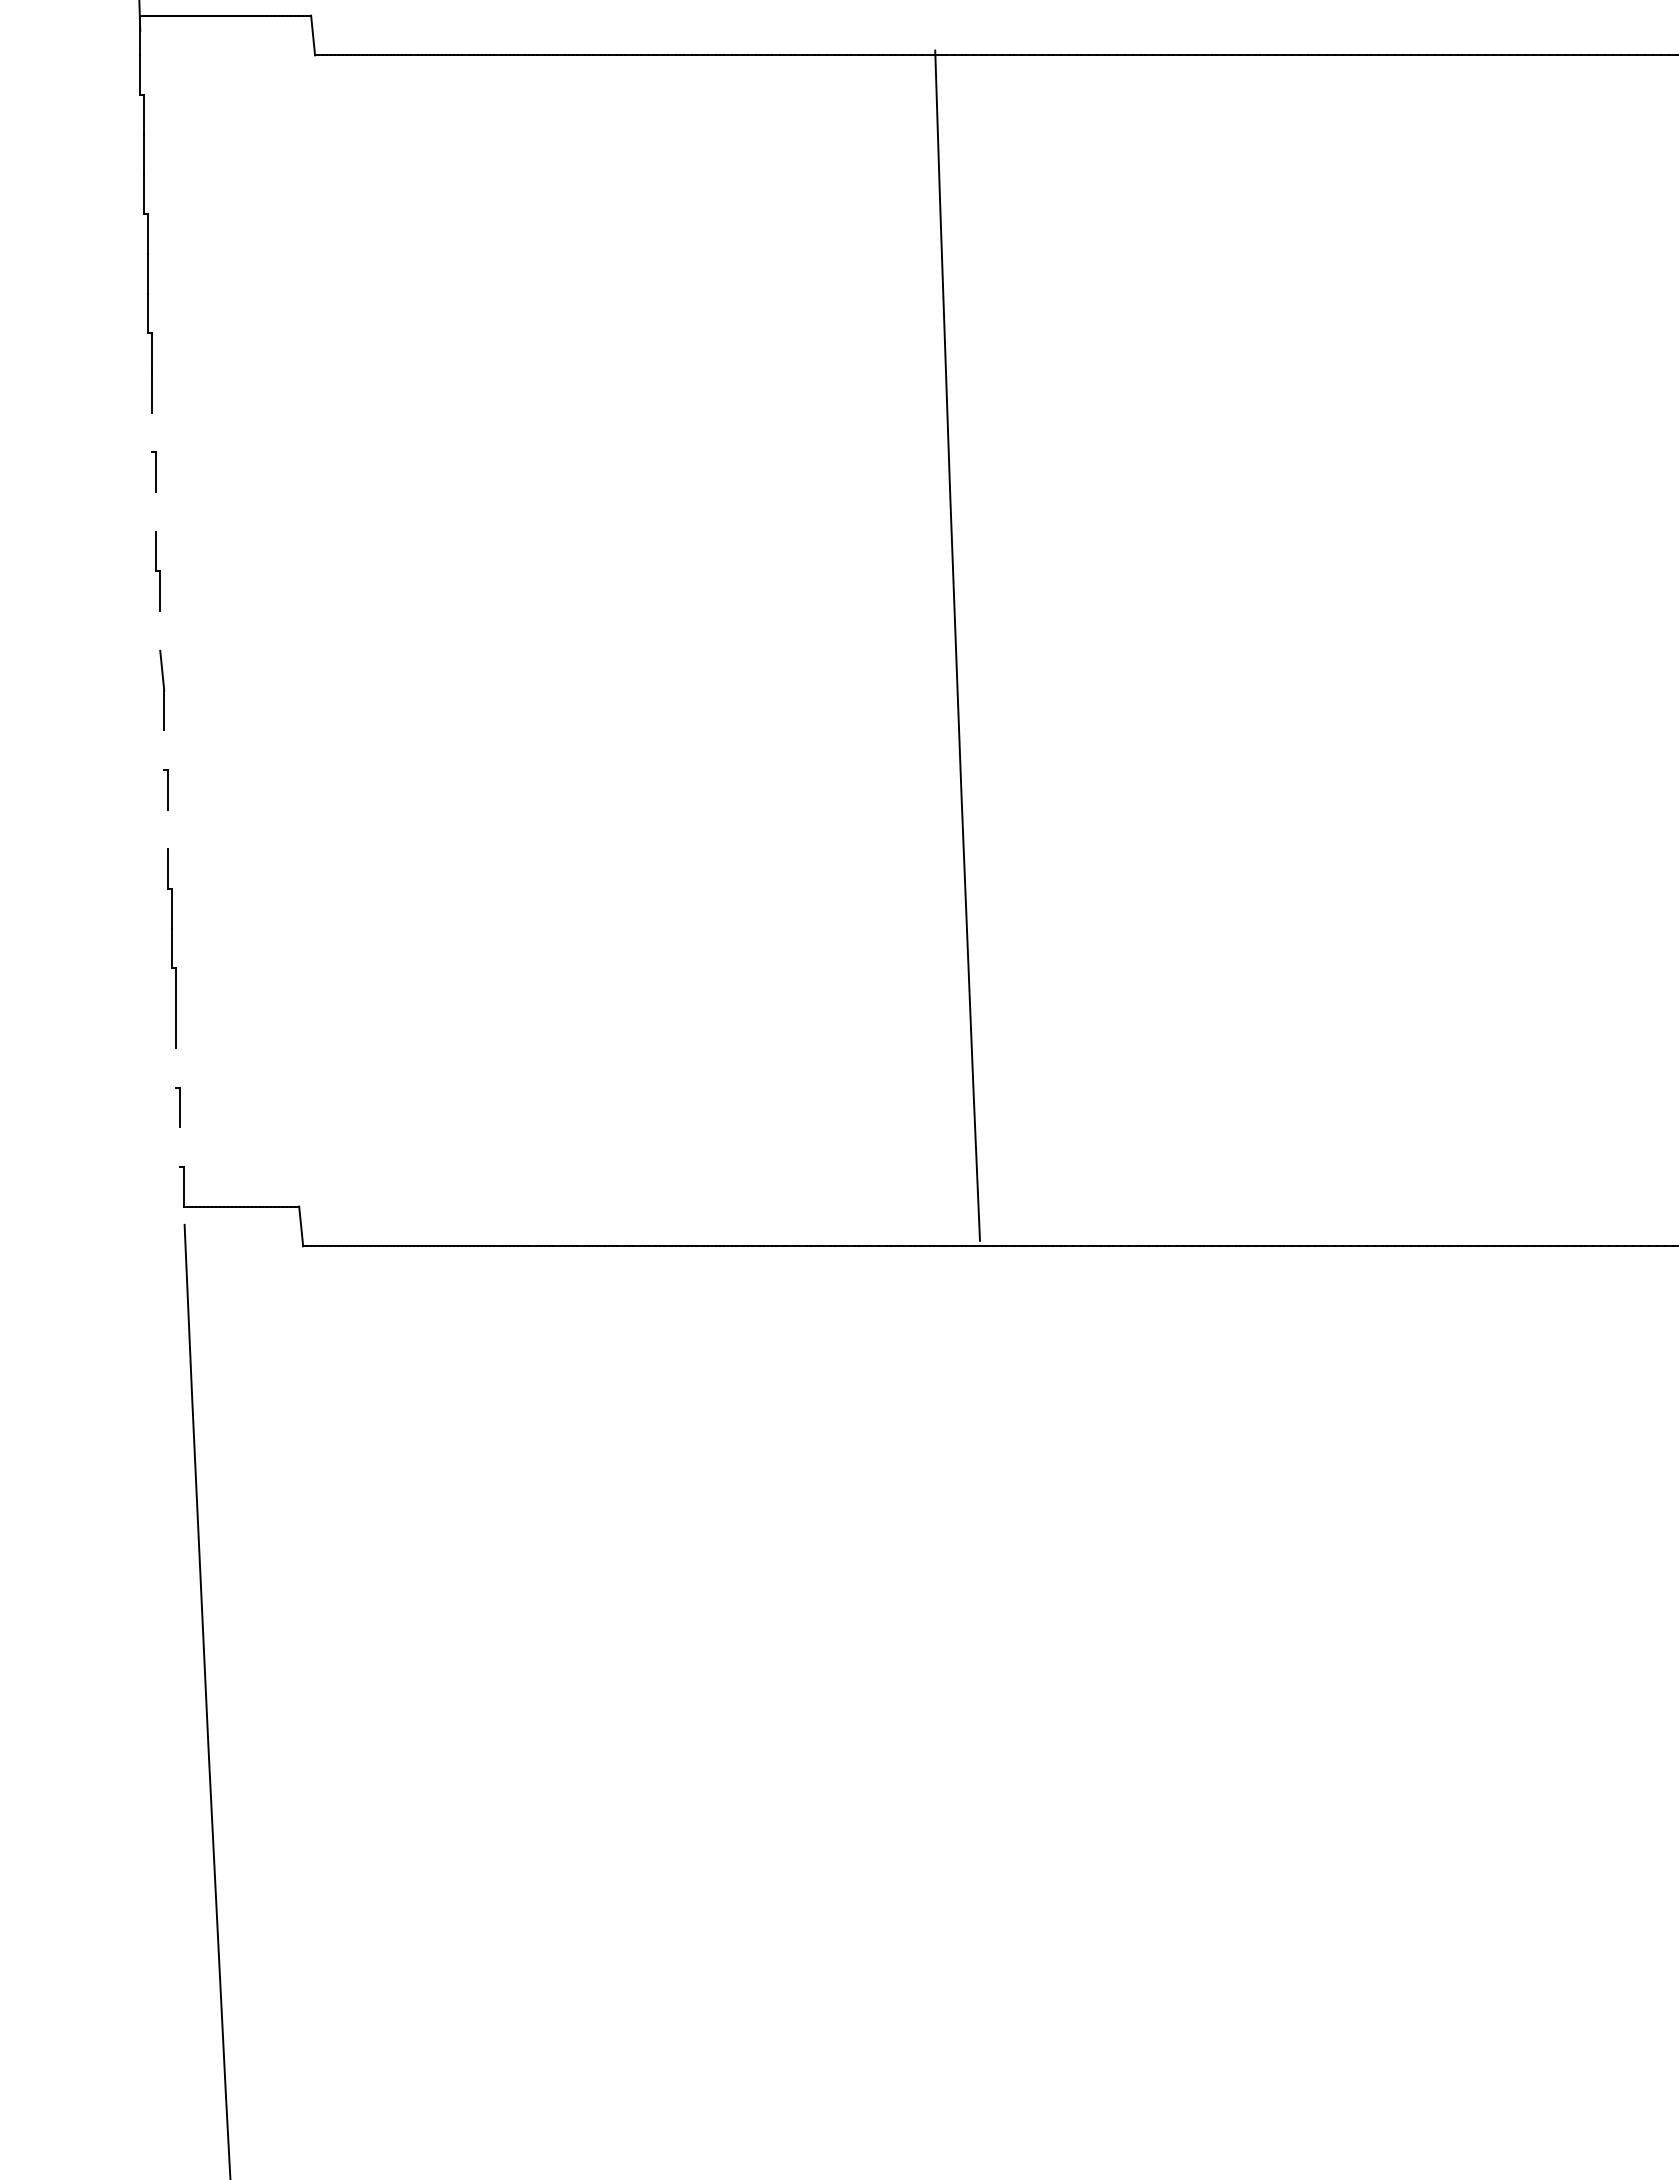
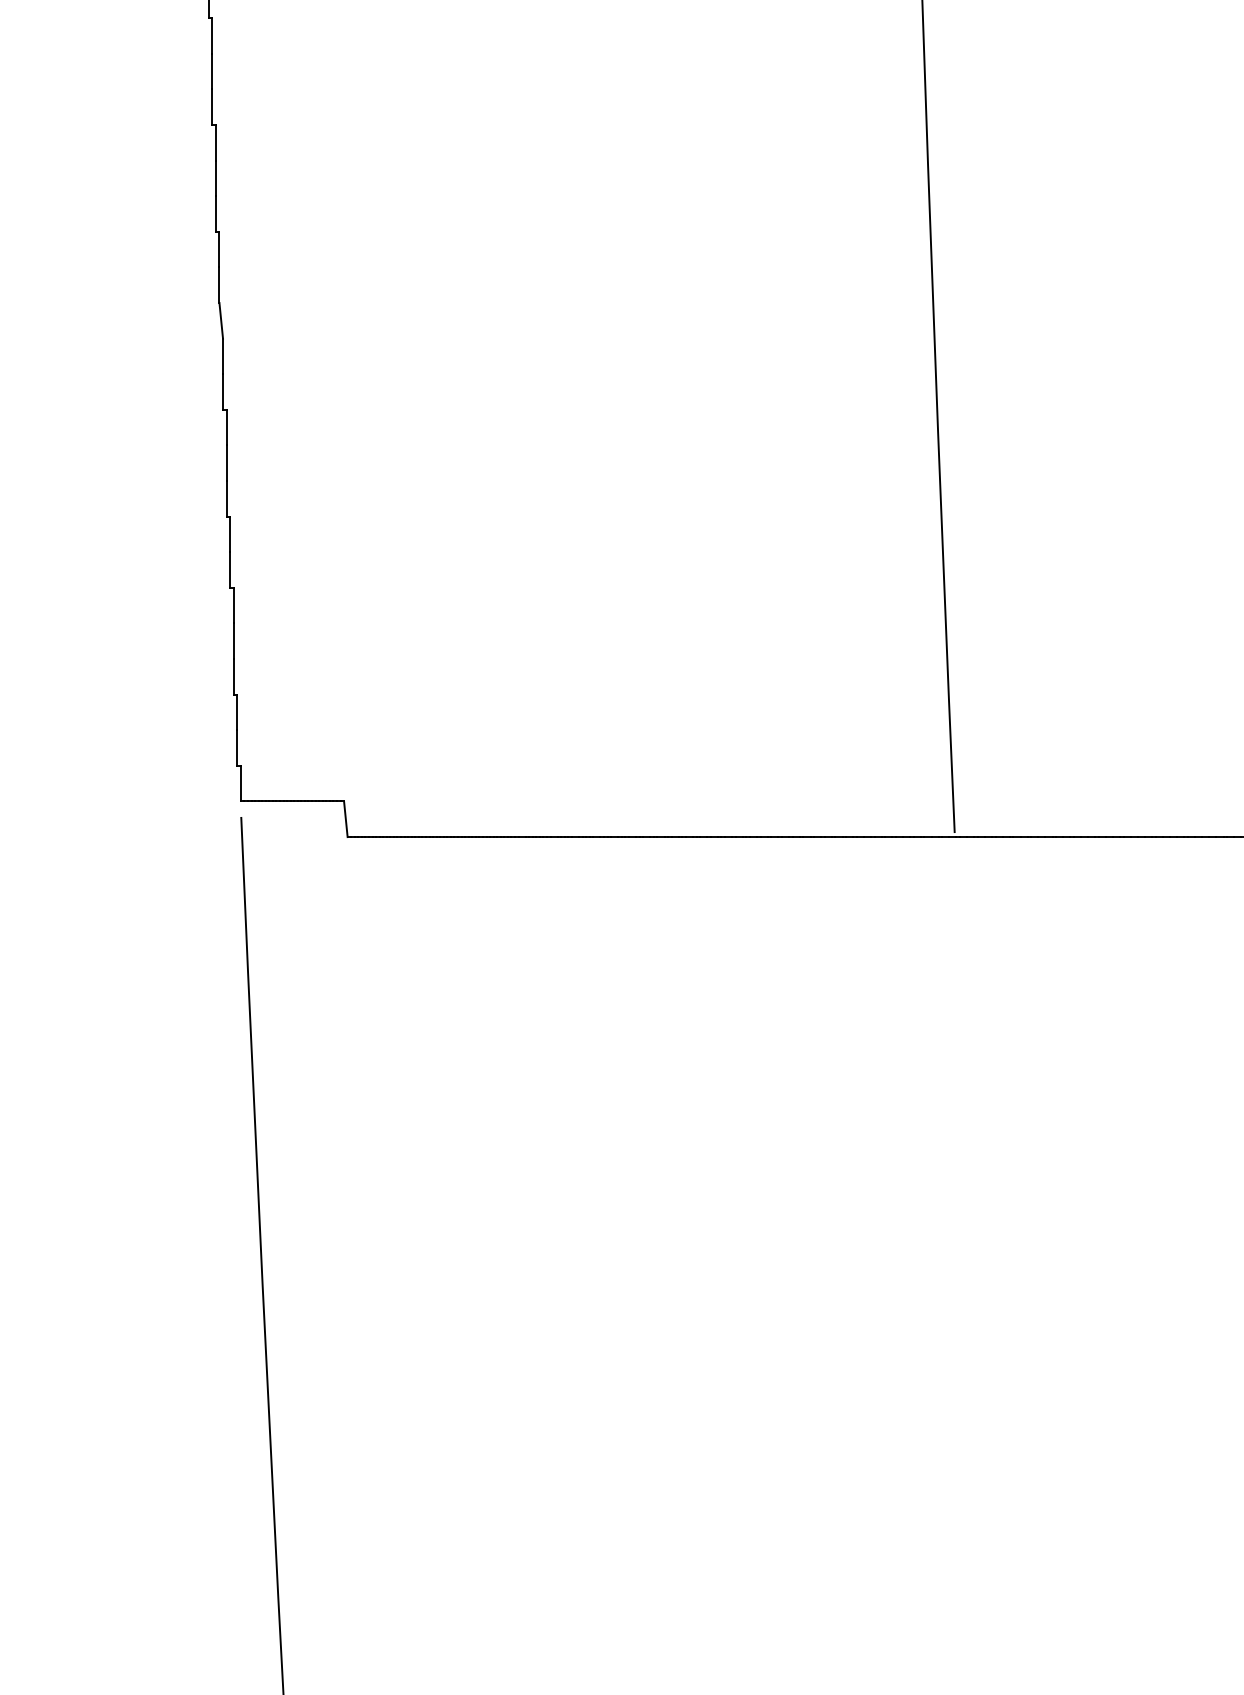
line: (152, 432) -> (212, 107), added
line: (156, 511) -> (216, 178), added
line: (160, 630) -> (219, 284), added
line: (164, 749) -> (223, 391), added
line: (168, 829) -> (226, 463), added
line: (176, 1067) -> (234, 676), added
line: (180, 1146) -> (237, 747), added

